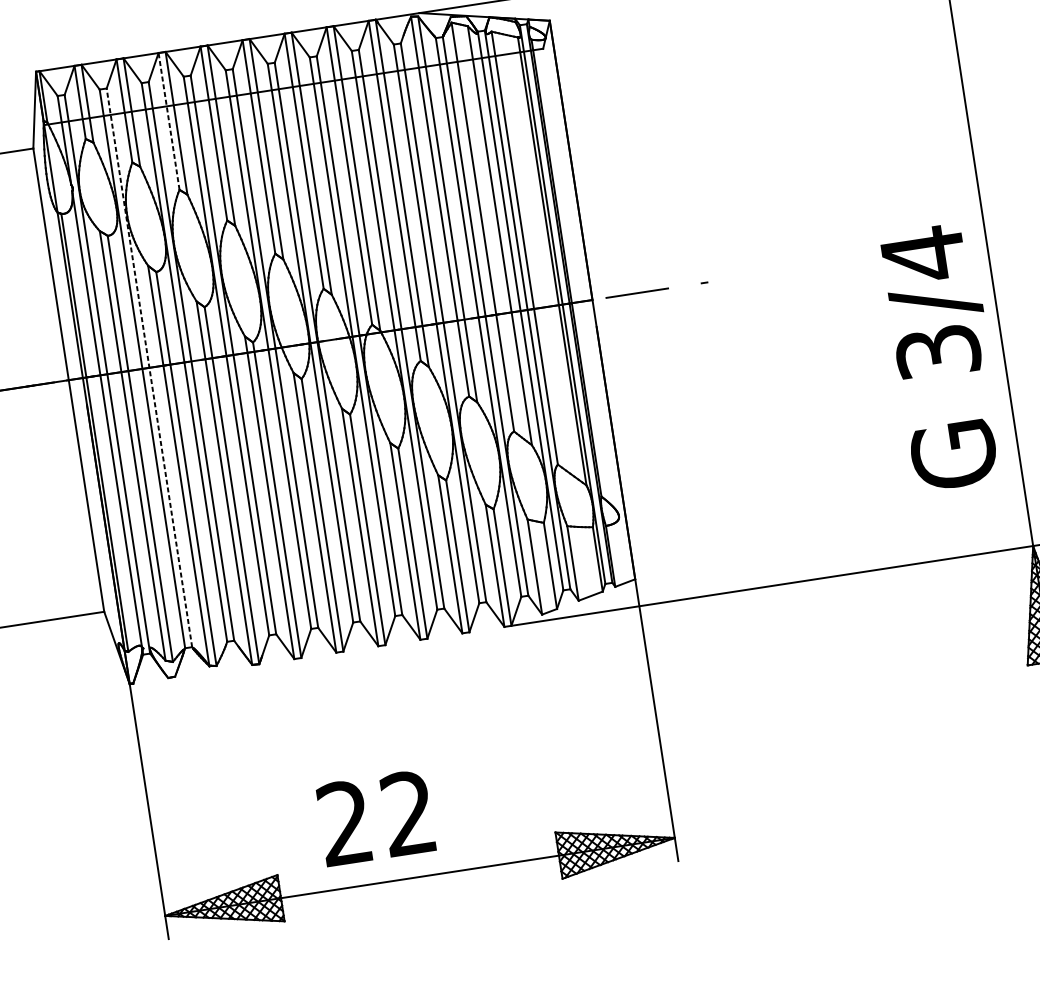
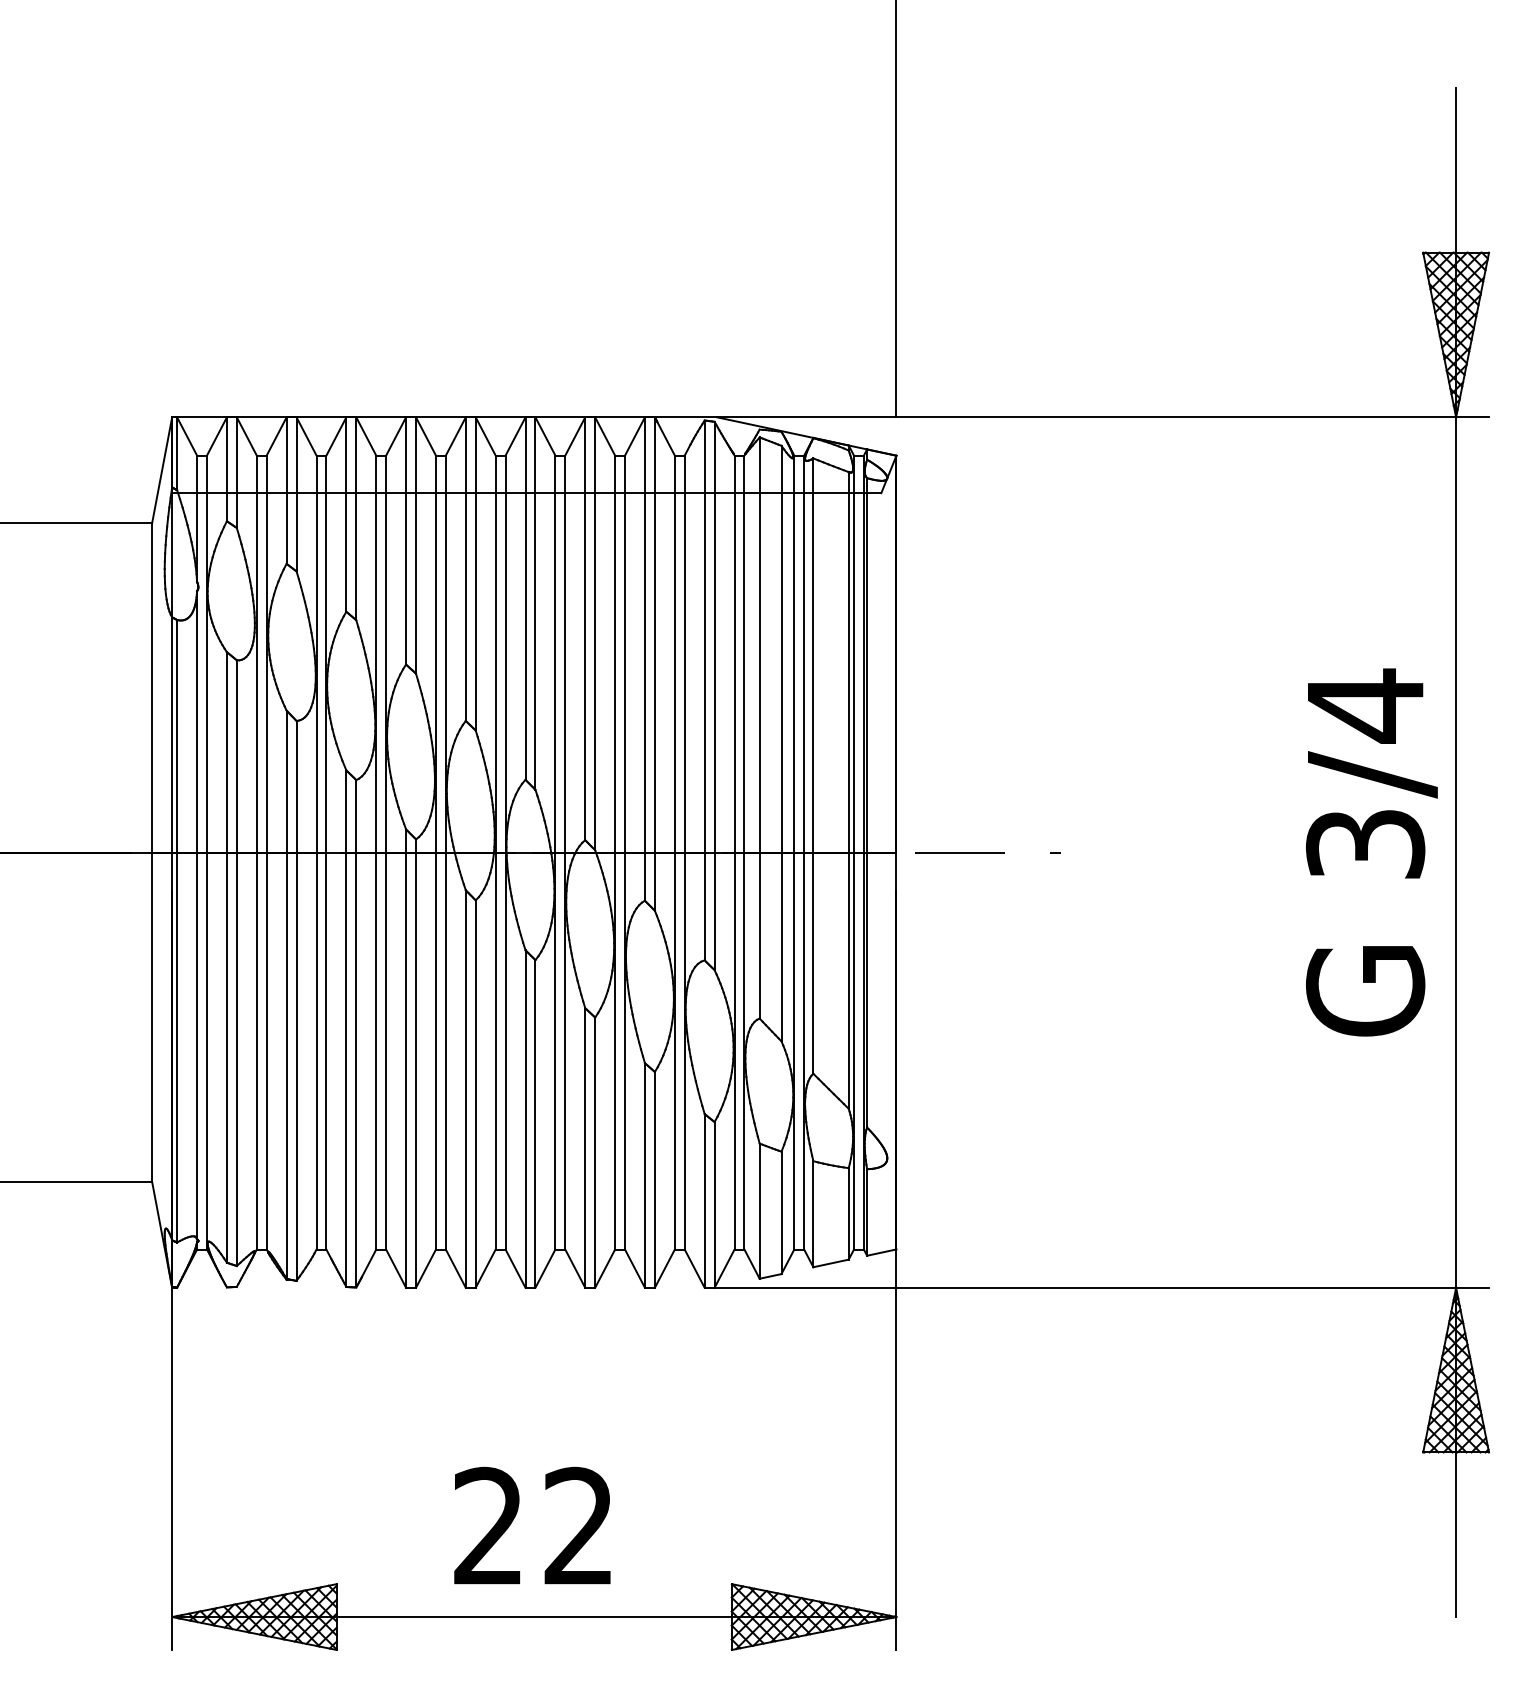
line: (169, 121) -> (346, 514), dashed -> solid
text: (943, 357) -> (1371, 852), moved
line: (149, 367) -> (266, 852), dashed -> solid
text: (375, 817) -> (532, 1525), moved

